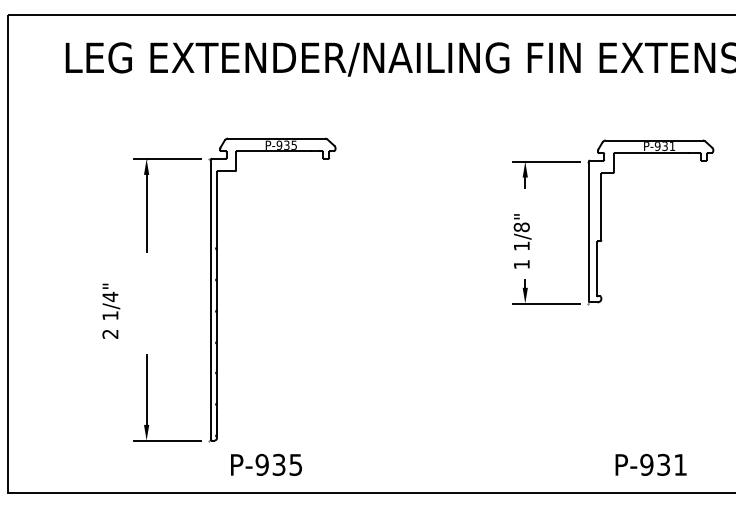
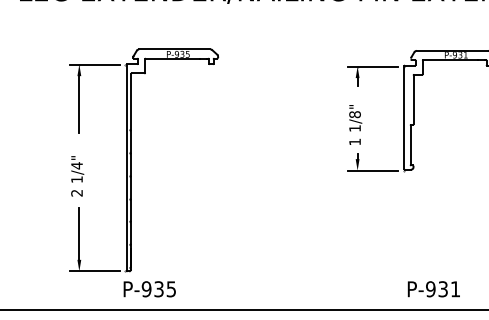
text: (111, 310) -> (77, 175), moved
text: (266, 464) -> (149, 288), moved
text: (650, 464) -> (433, 288), moved

